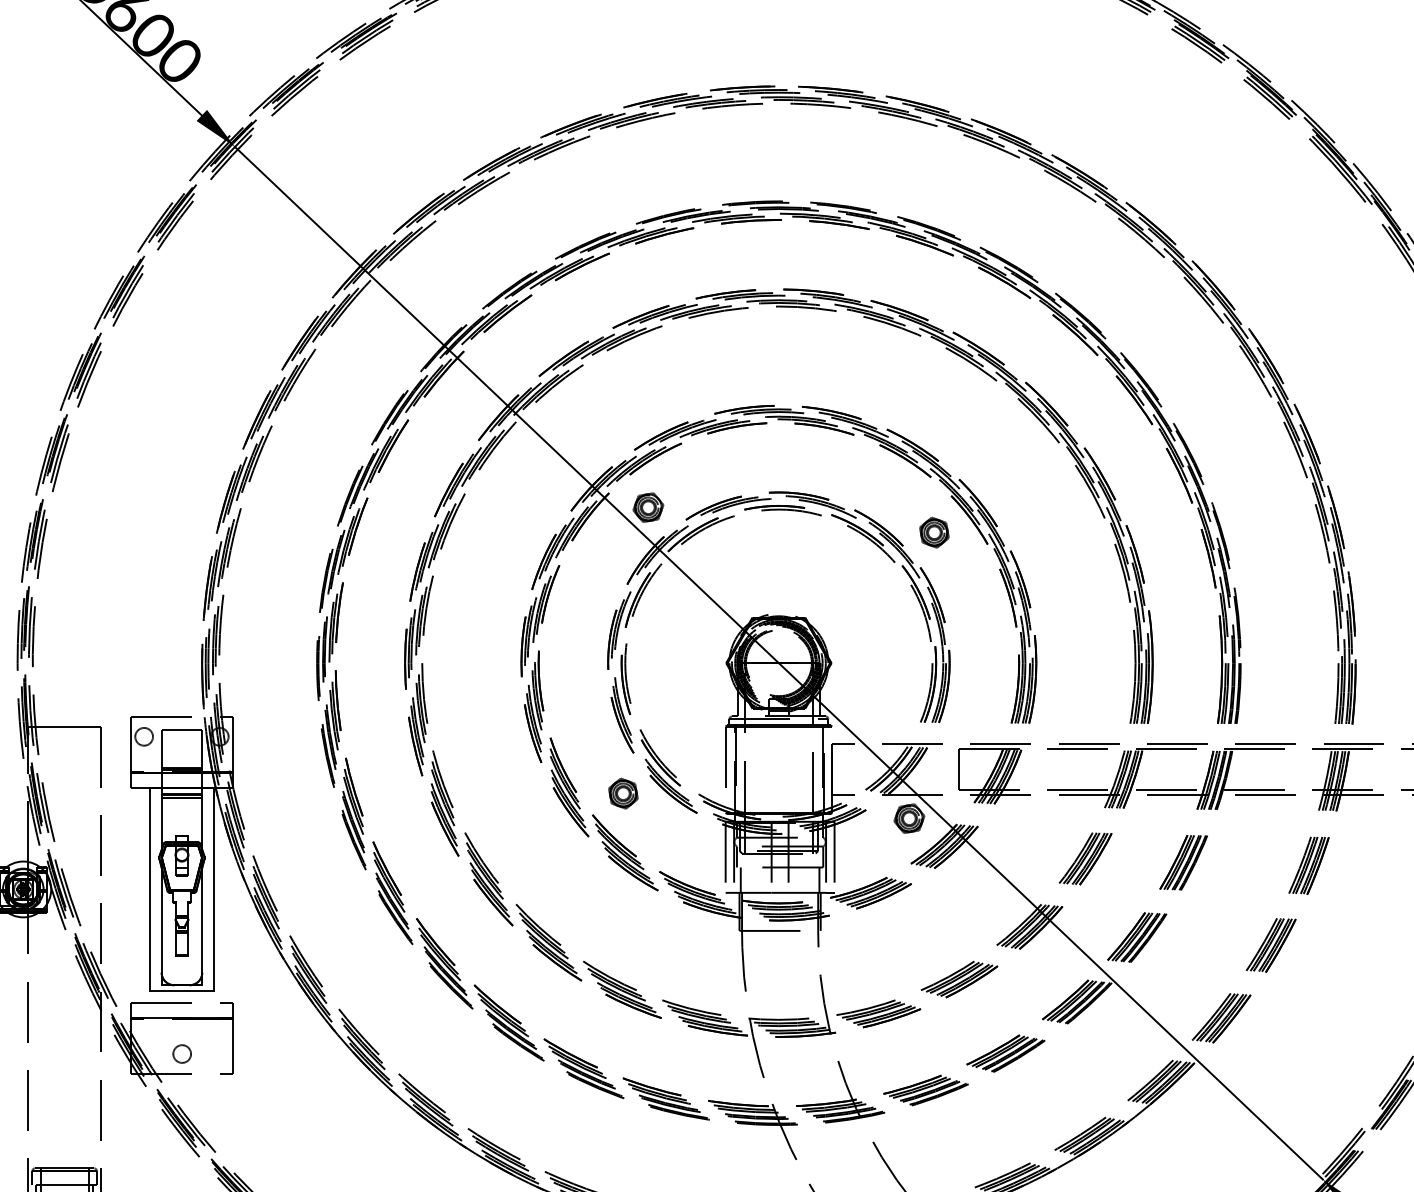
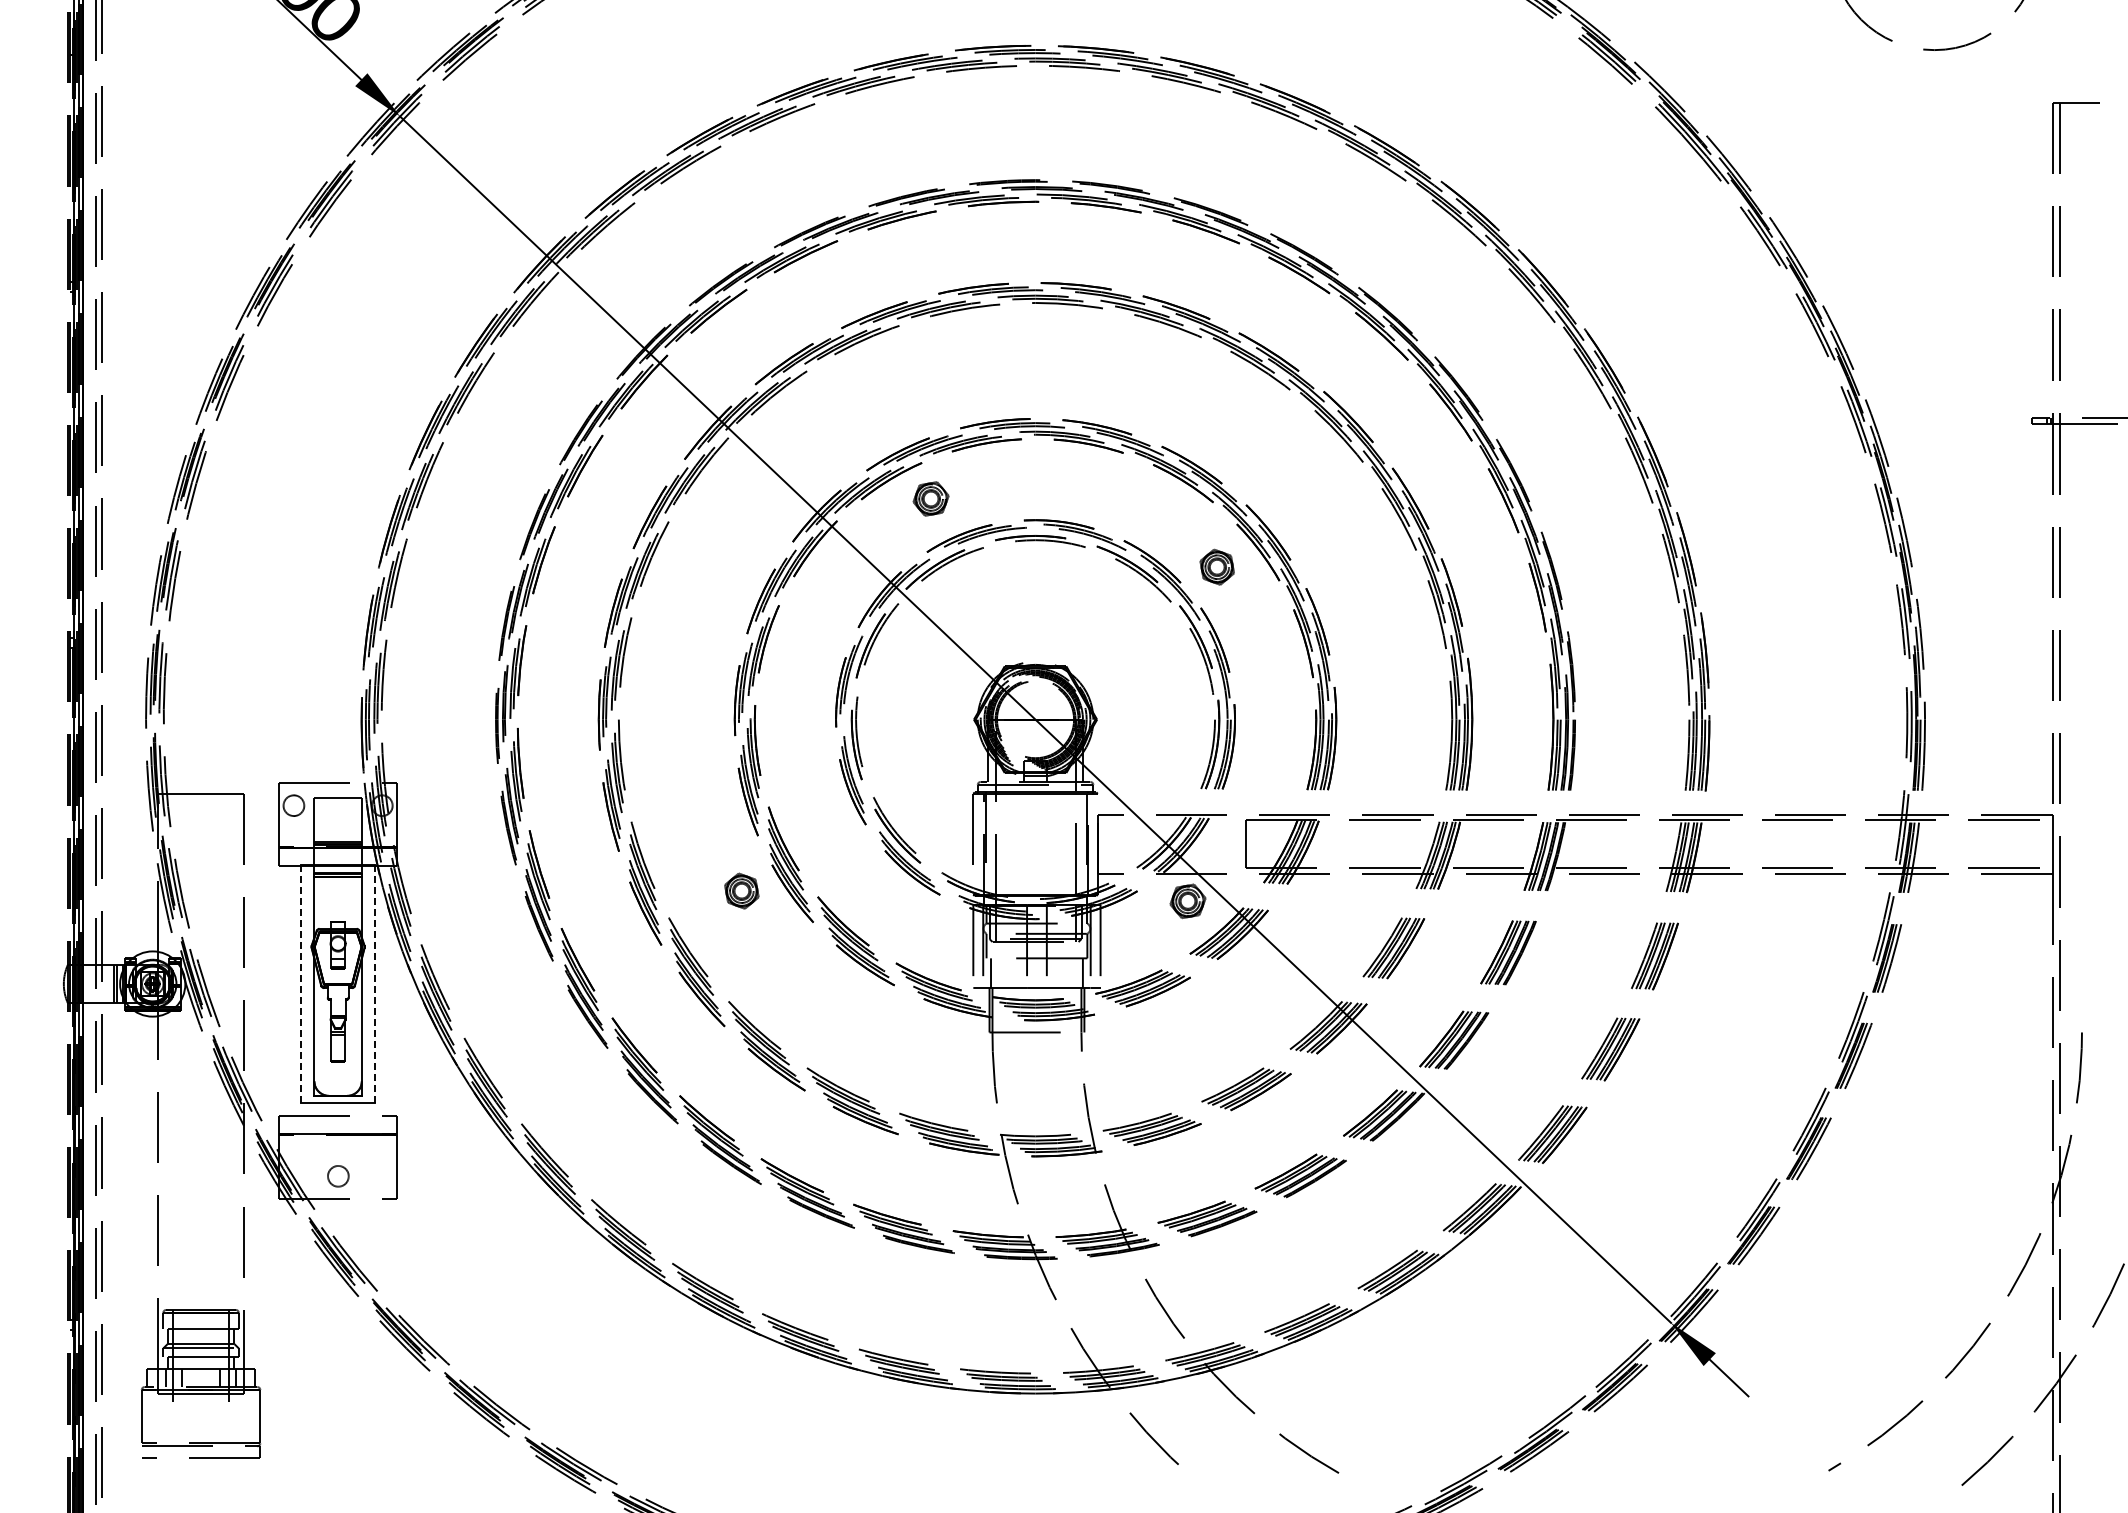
part: (647, 507) -> (930, 498), moved
part: (623, 793) -> (741, 890), moved
line: (150, 889) -> (301, 984), solid -> dashed
line: (213, 889) -> (375, 984), solid -> dashed

